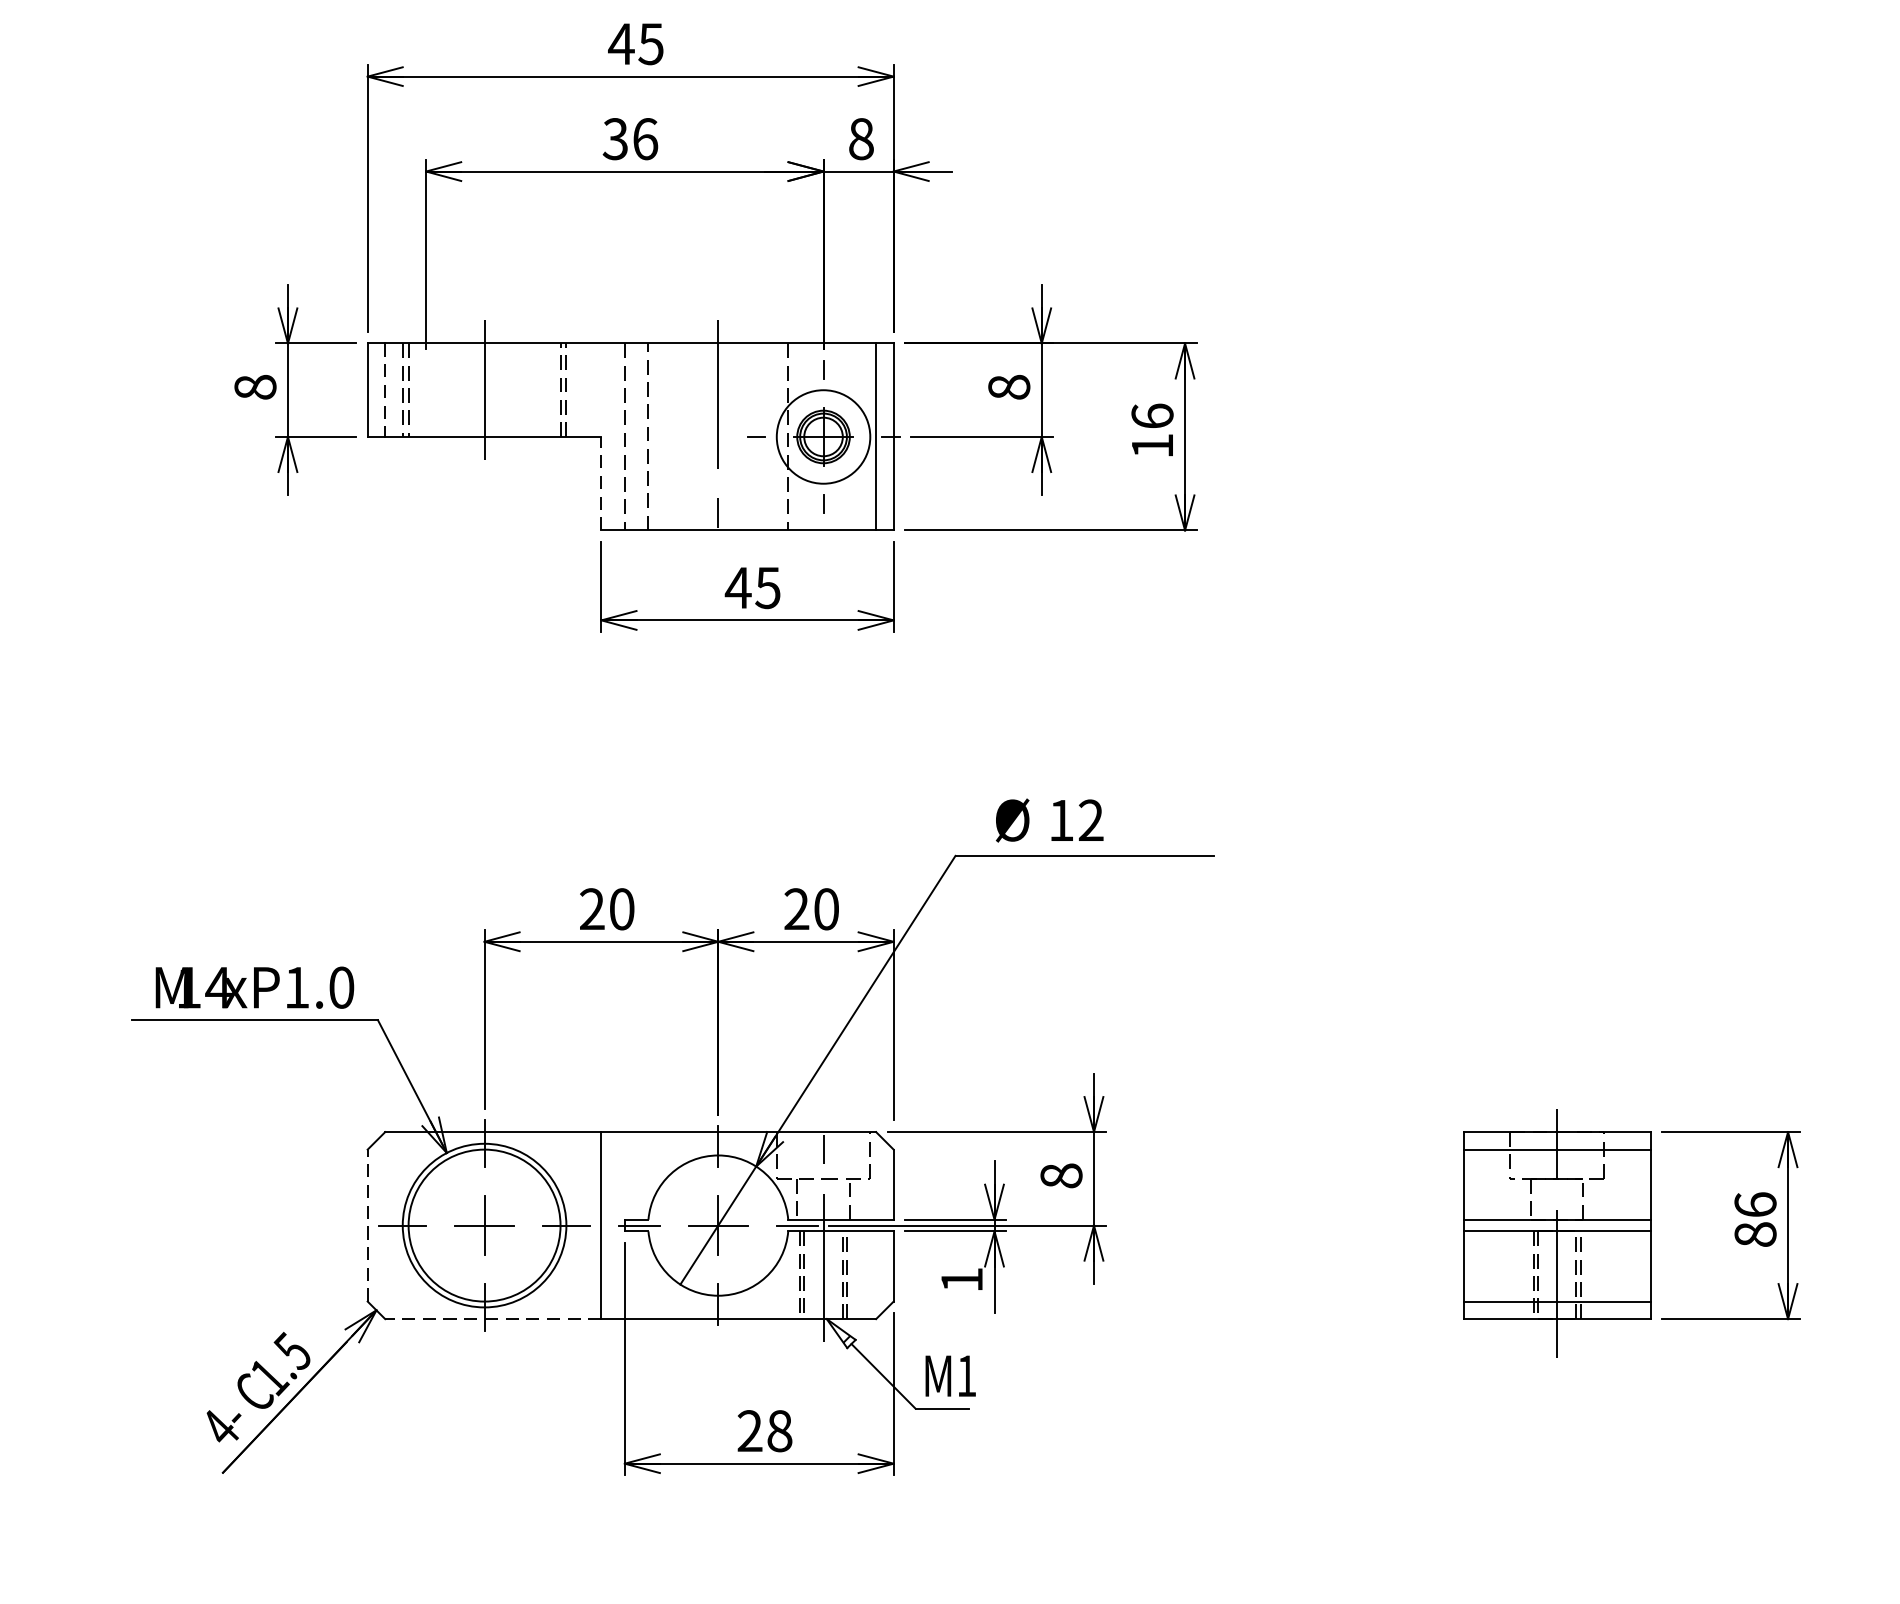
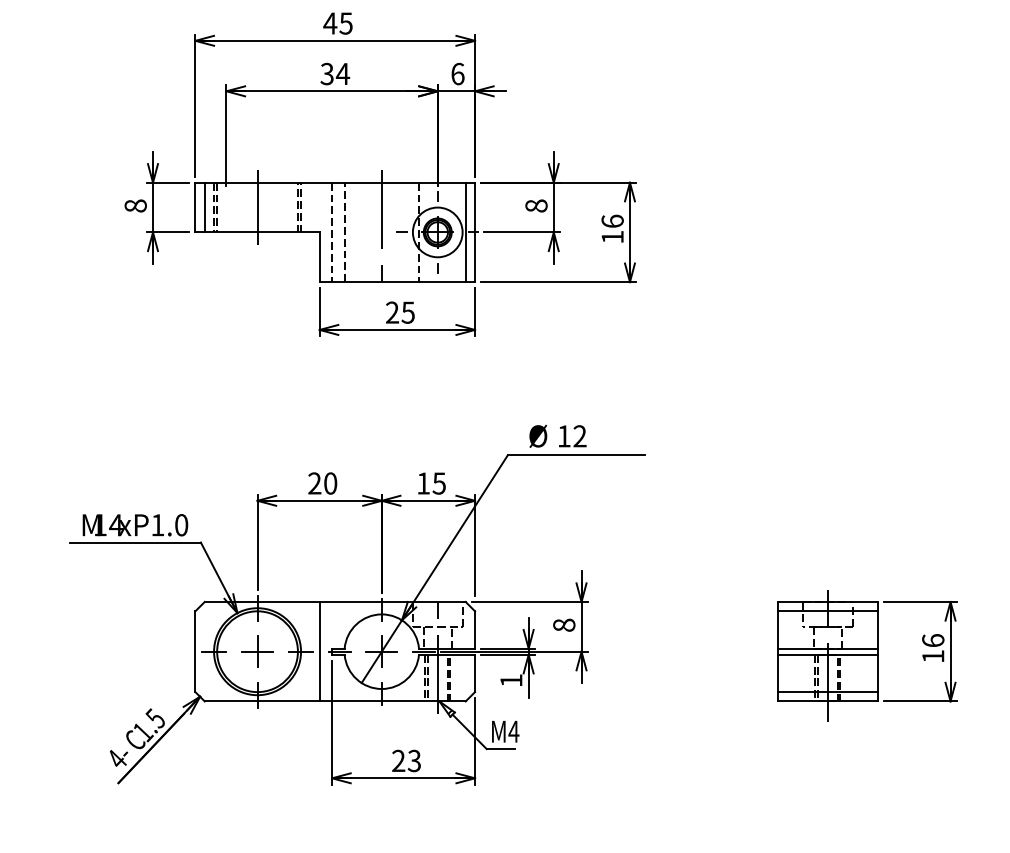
text: (644, 138) -> (342, 73), 36 -> 34
text: (860, 138) -> (457, 73), 8 -> 6
line: (384, 390) -> (204, 207), dashed -> solid
line: (601, 484) -> (319, 257), dashed -> solid
text: (738, 587) -> (392, 312), 45 -> 25
text: (811, 909) -> (431, 483), 20 -> 15
line: (367, 1225) -> (195, 651), dashed -> solid
text: (1755, 1234) -> (933, 656), 86 -> 16
line: (492, 1319) -> (261, 701), dashed -> solid
text: (965, 1375) -> (513, 731), M1 -> M4
text: (779, 1430) -> (414, 760), 28 -> 23

